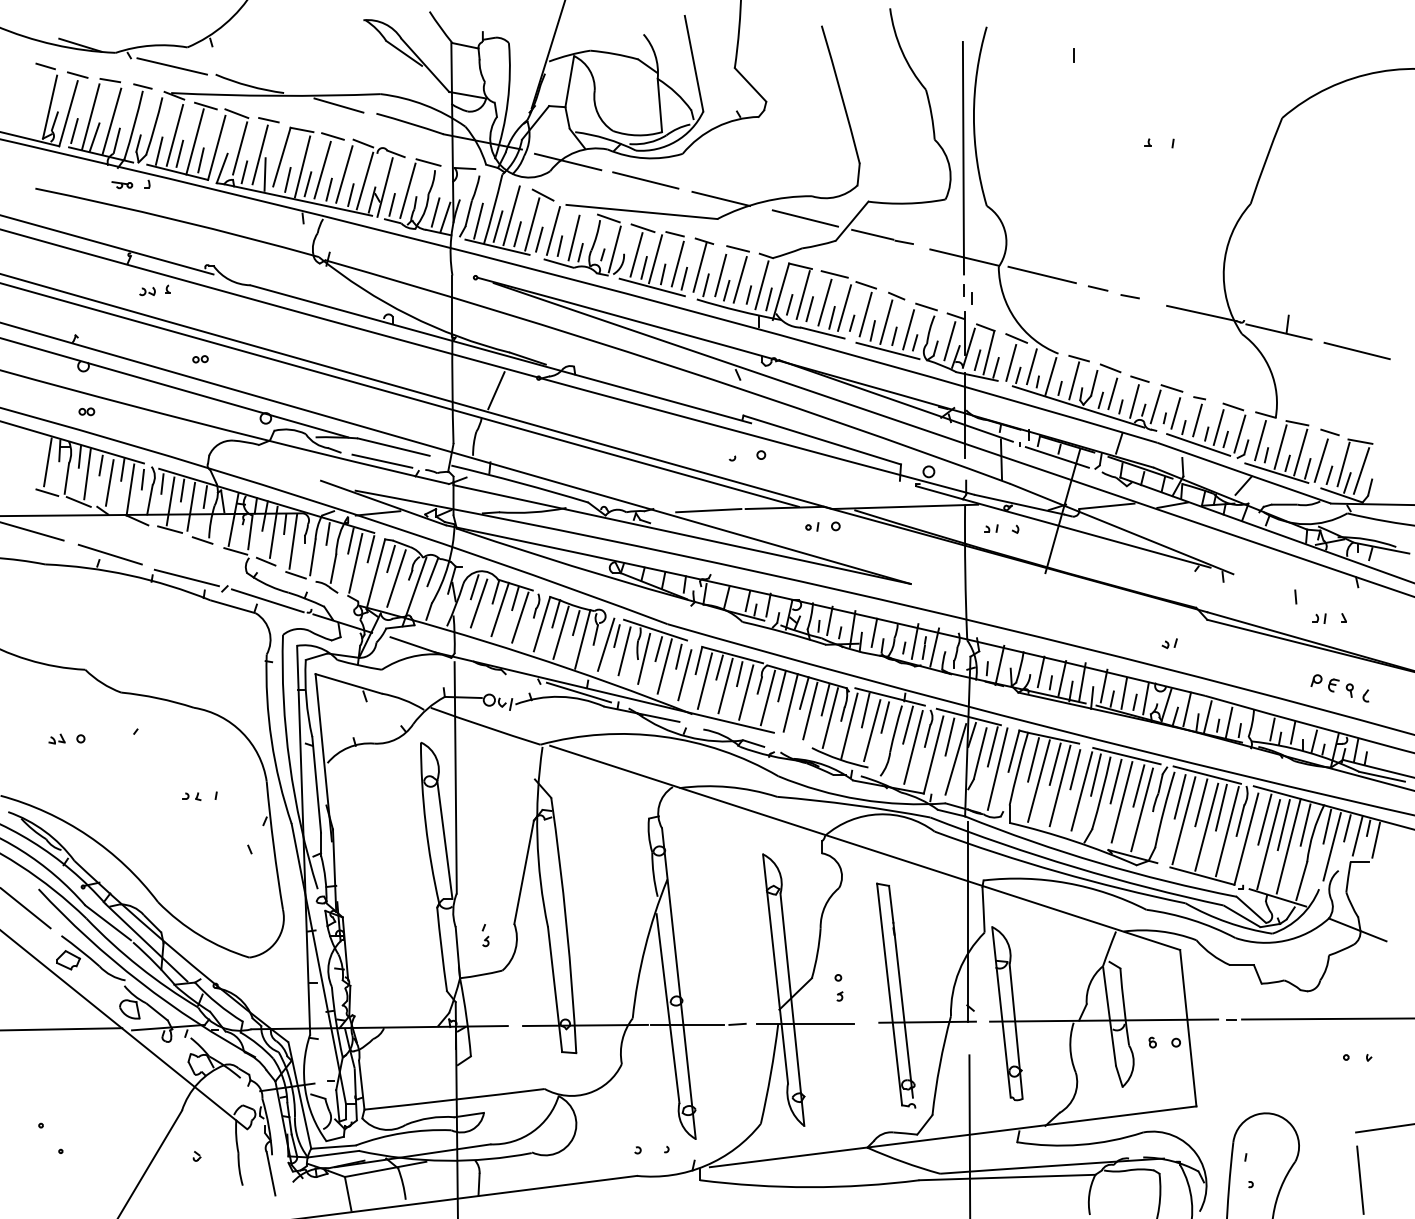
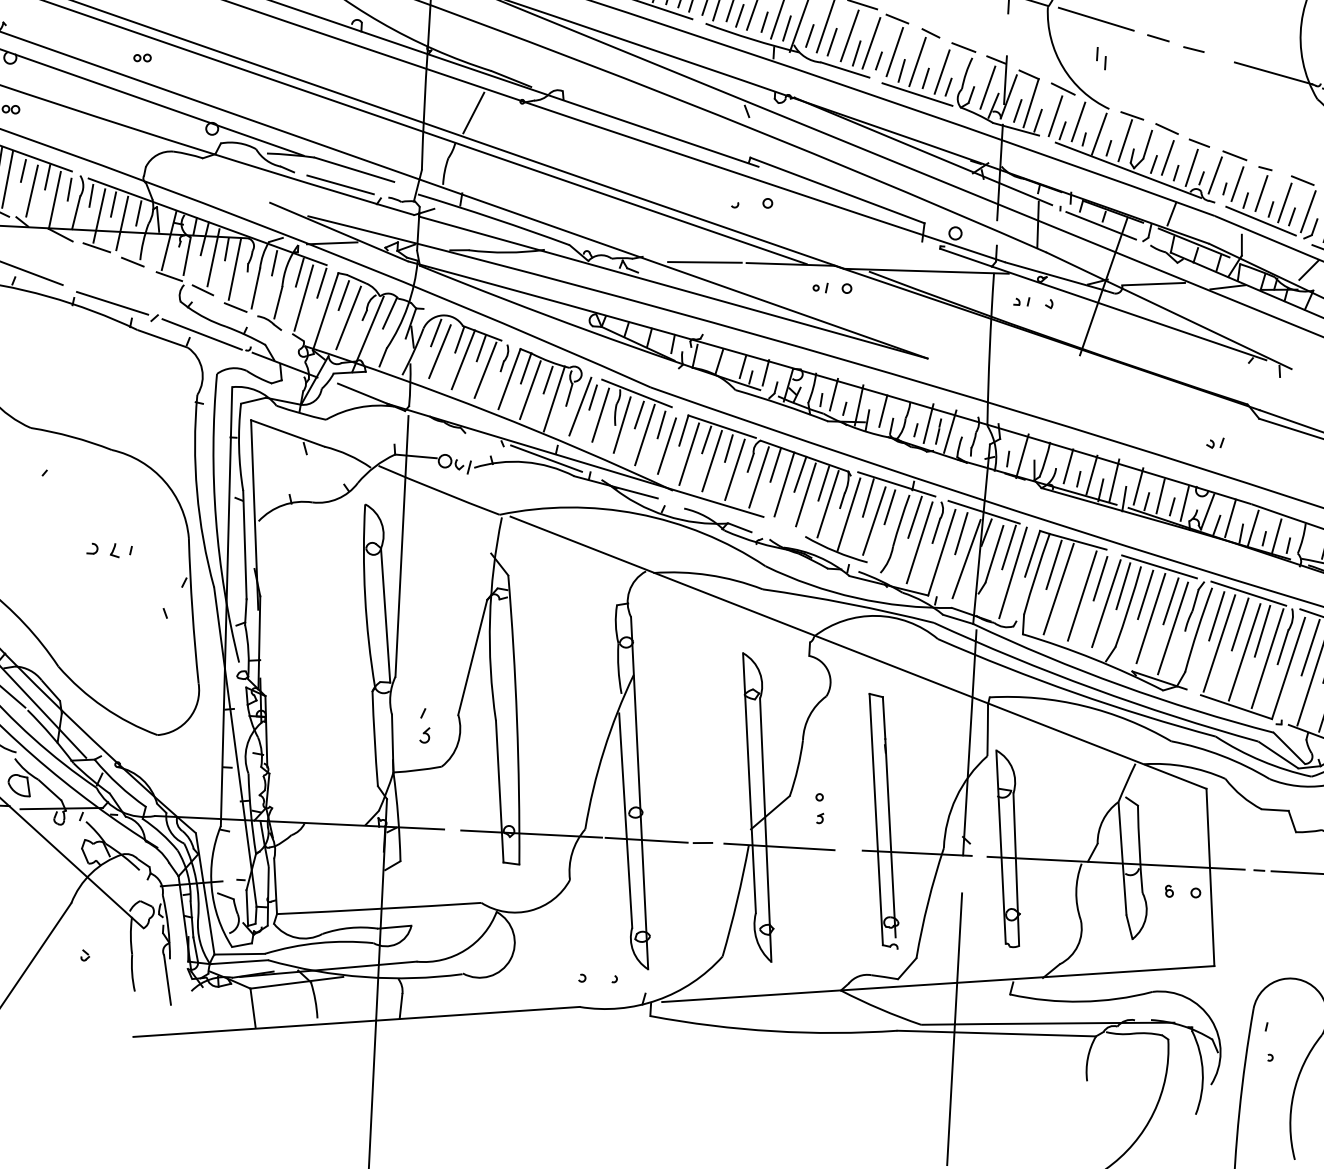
part: (967, 294) -> (1101, 58), moved
line: (1054, 763) -> (1077, 570), removed
part: (191, 796) -> (103, 549), size x1.6
part: (485, 935) -> (425, 726), size x1.4

